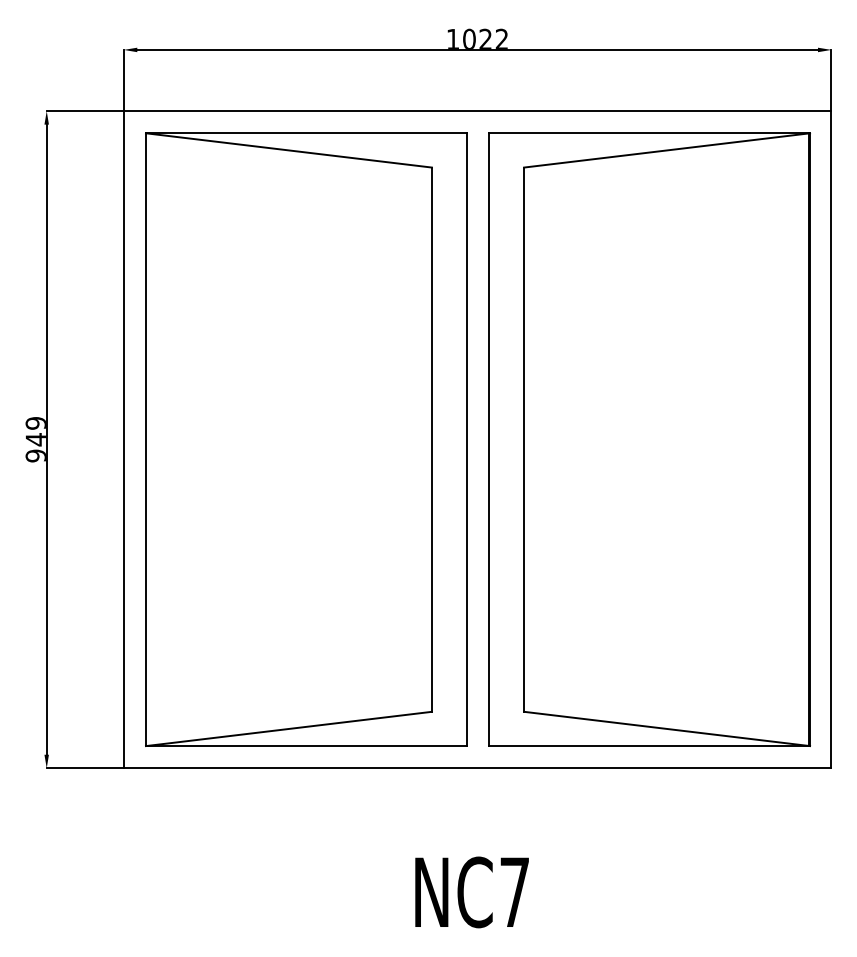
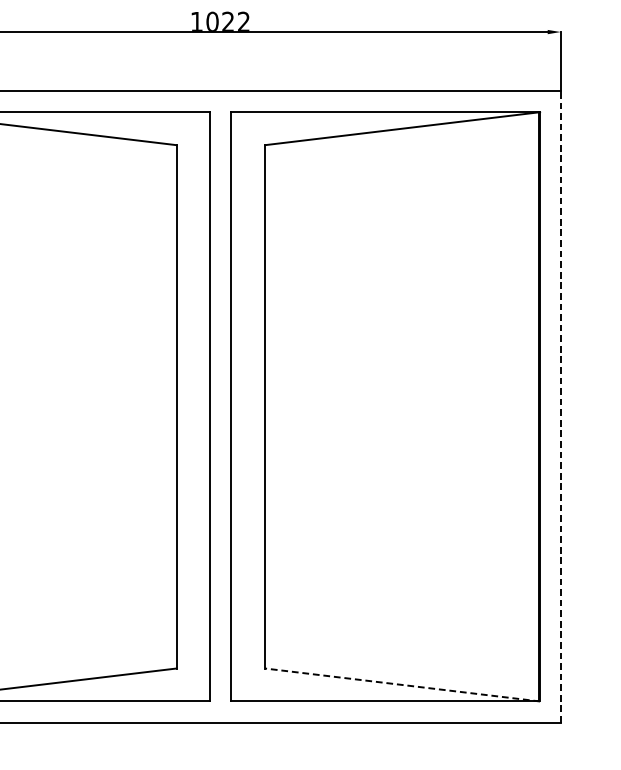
line: (831, 439) -> (560, 406), solid -> dashed
line: (666, 728) -> (402, 684), solid -> dashed

